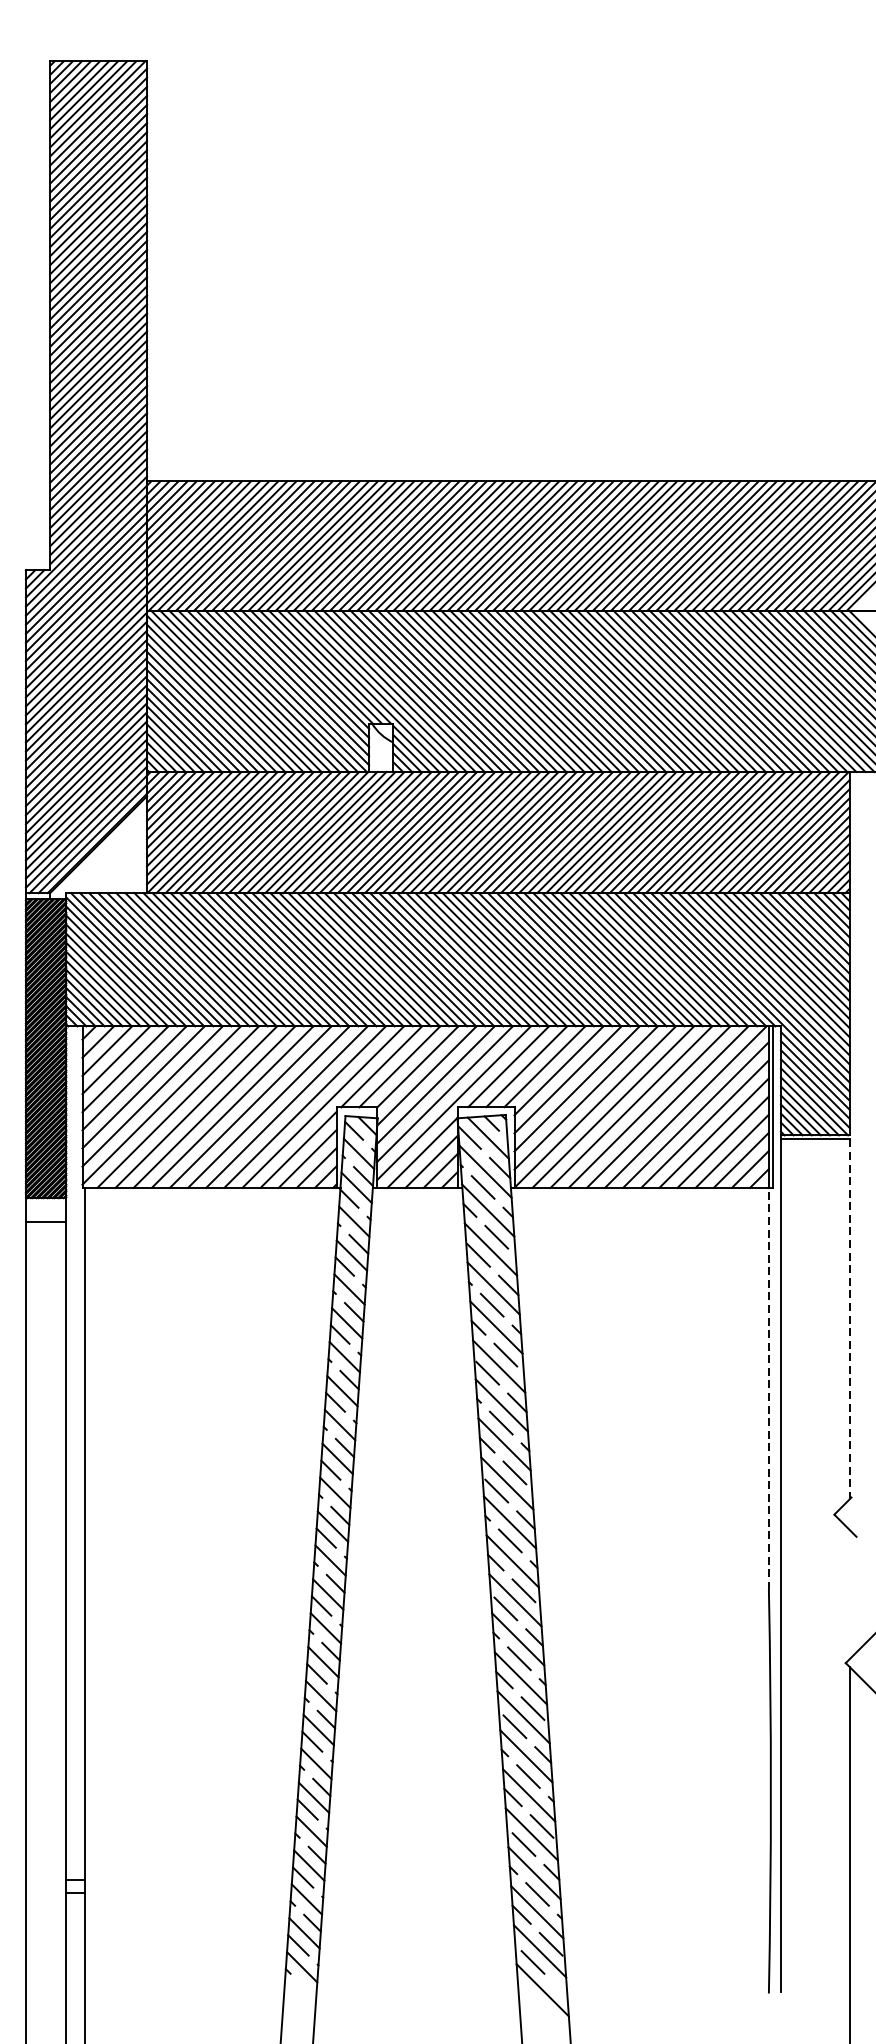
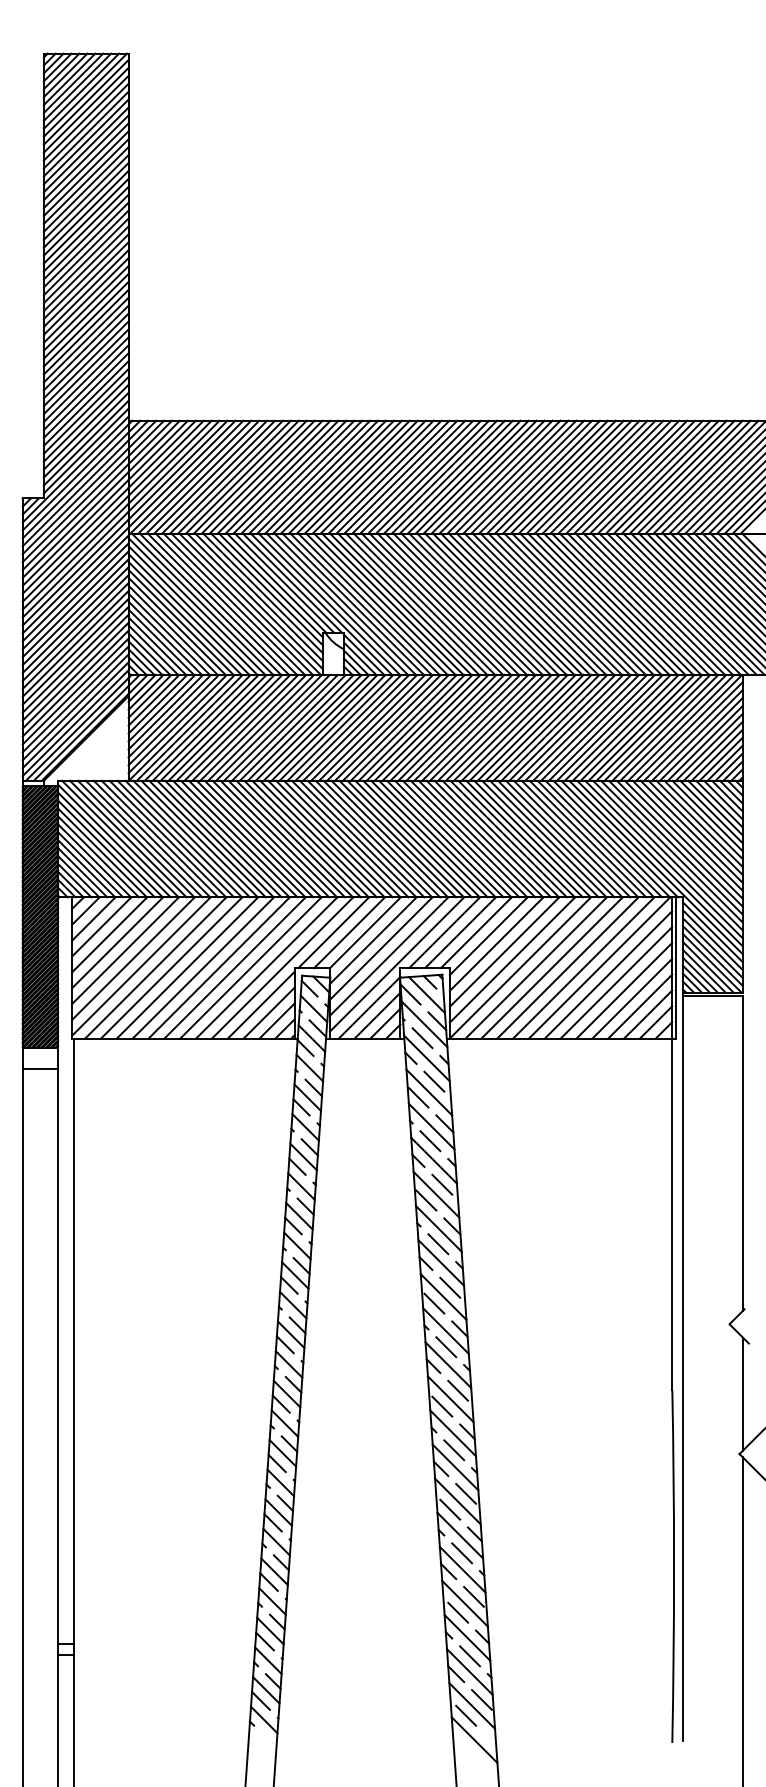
line: (849, 1320) -> (742, 1154), dashed -> solid
line: (769, 1389) -> (672, 1214), dashed -> solid
line: (849, 1593) -> (742, 1393), added

